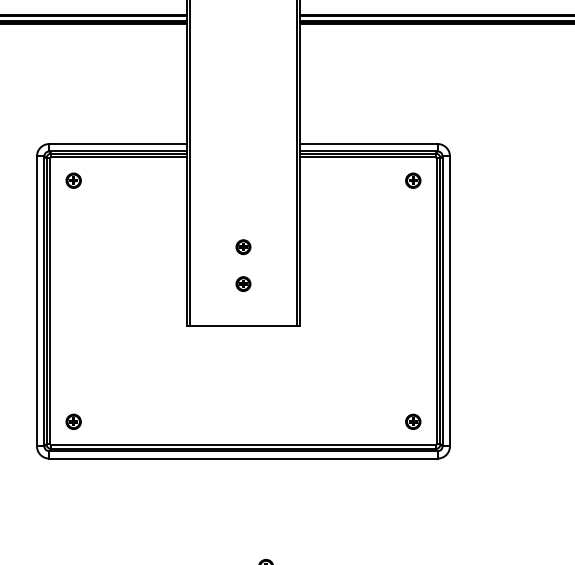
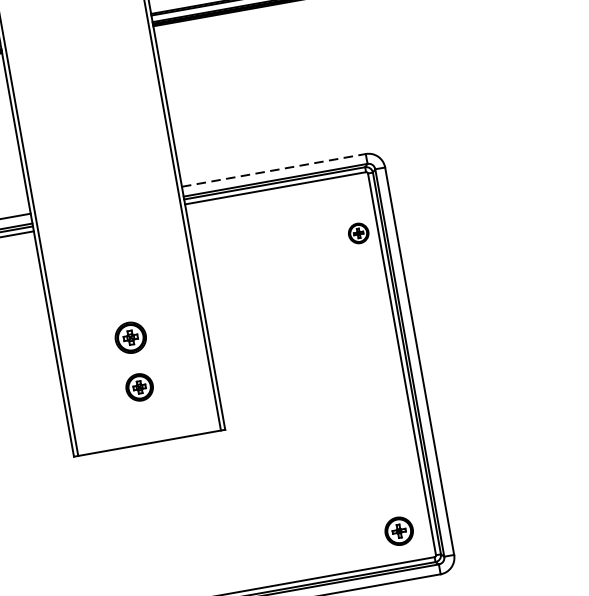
line: (368, 144) -> (273, 171), solid -> dashed
part: (413, 180) -> (358, 233), moved
part: (243, 247) -> (130, 338), size x1.6
part: (243, 283) -> (139, 386), size x1.4
part: (413, 421) -> (399, 530), size x1.4

